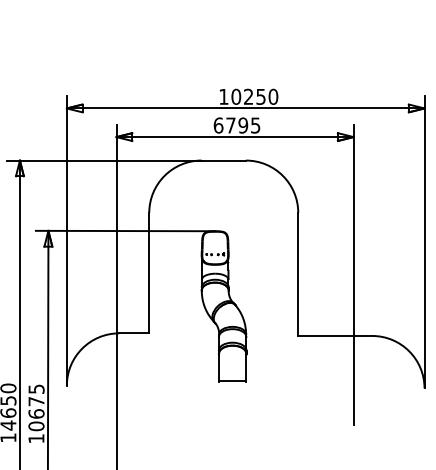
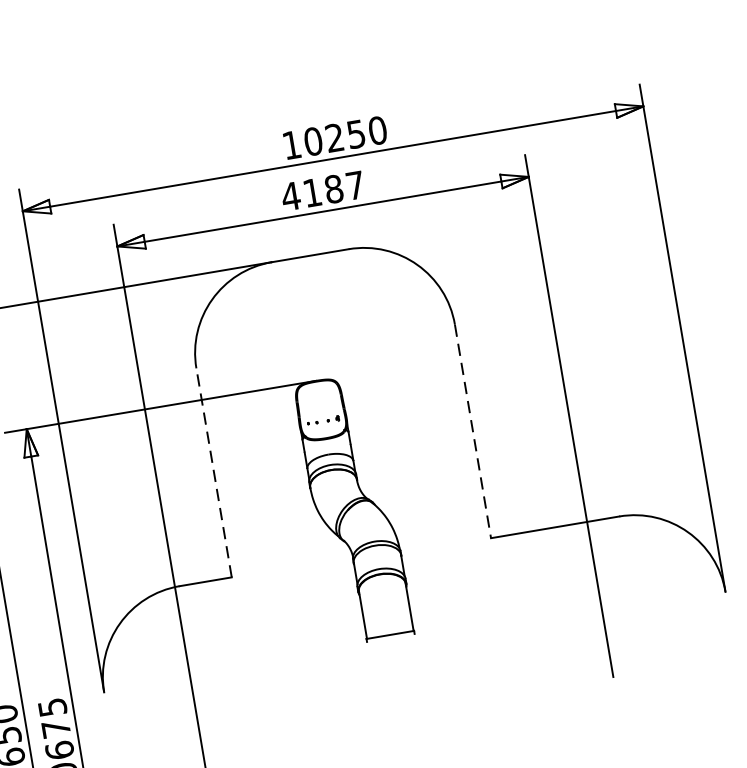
text: (236, 125) -> (322, 191), 6795 -> 4187
line: (149, 272) -> (214, 471), solid -> dashed
line: (298, 274) -> (473, 431), solid -> dashed

